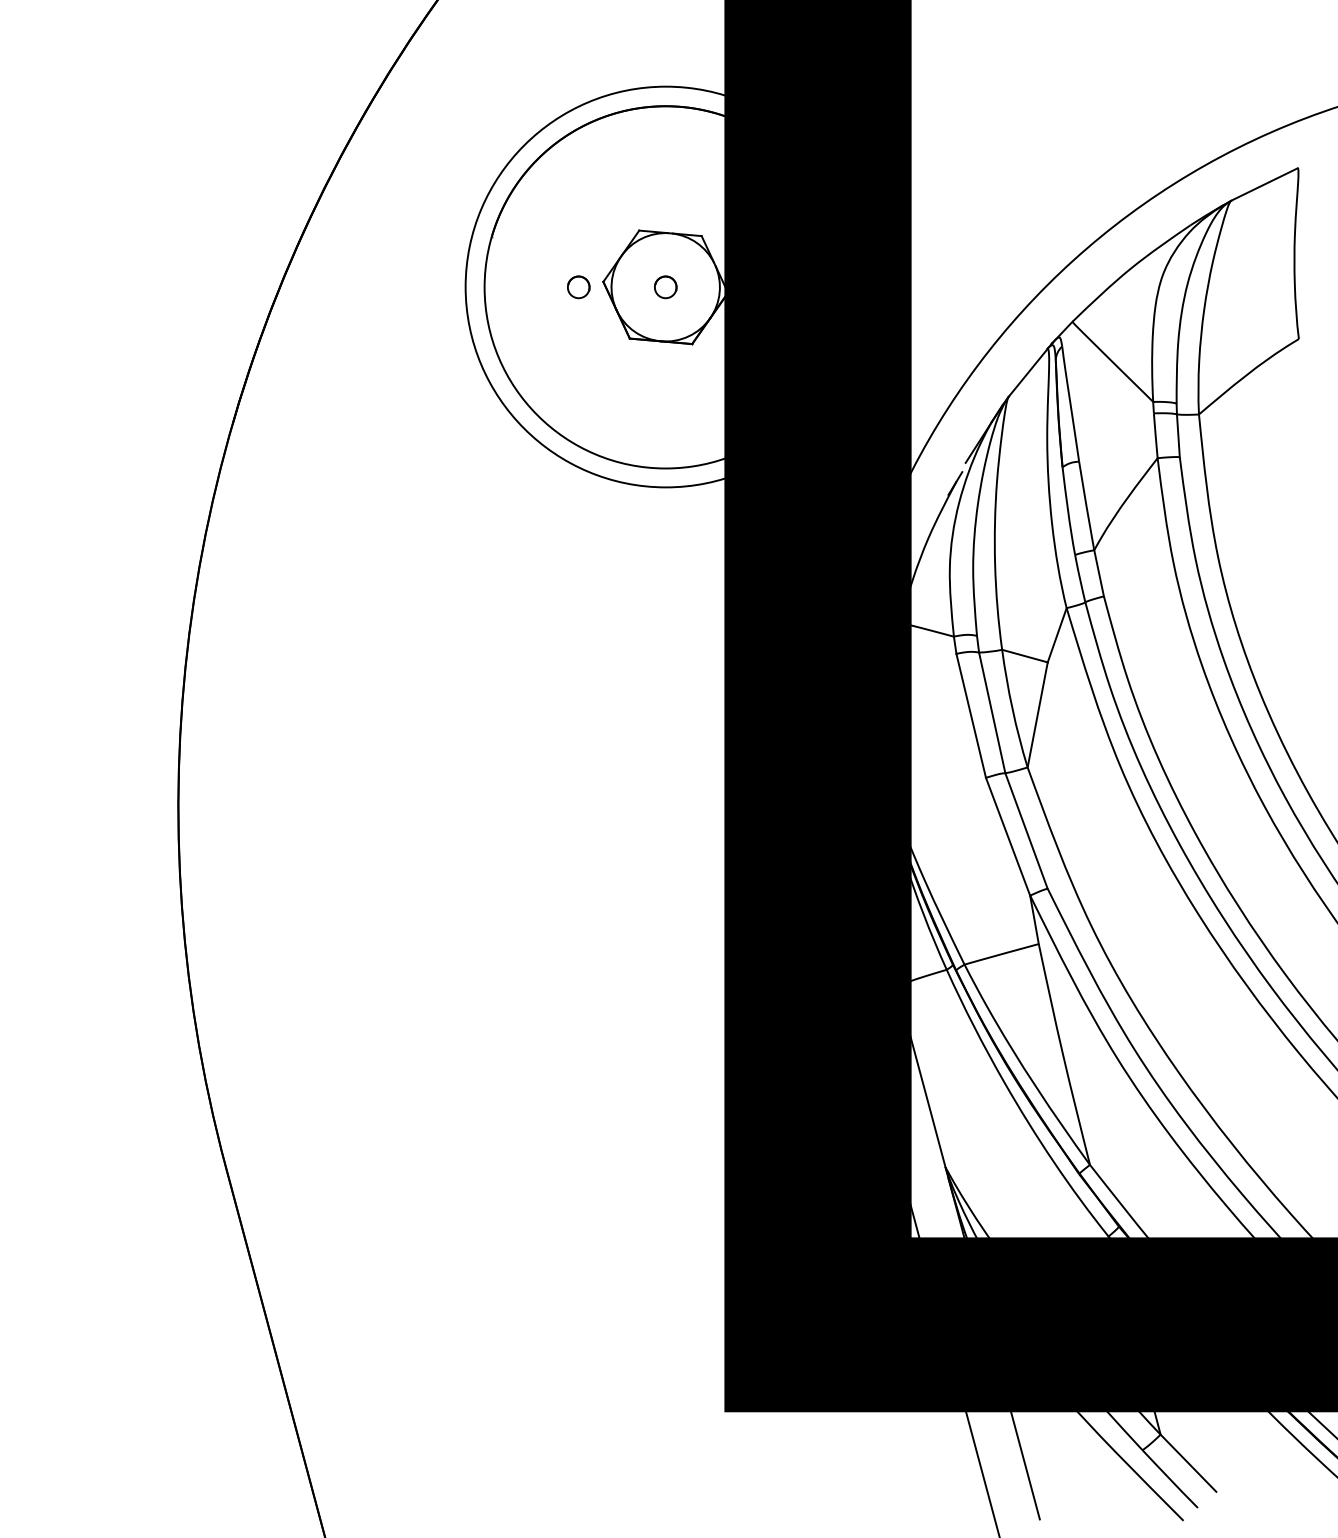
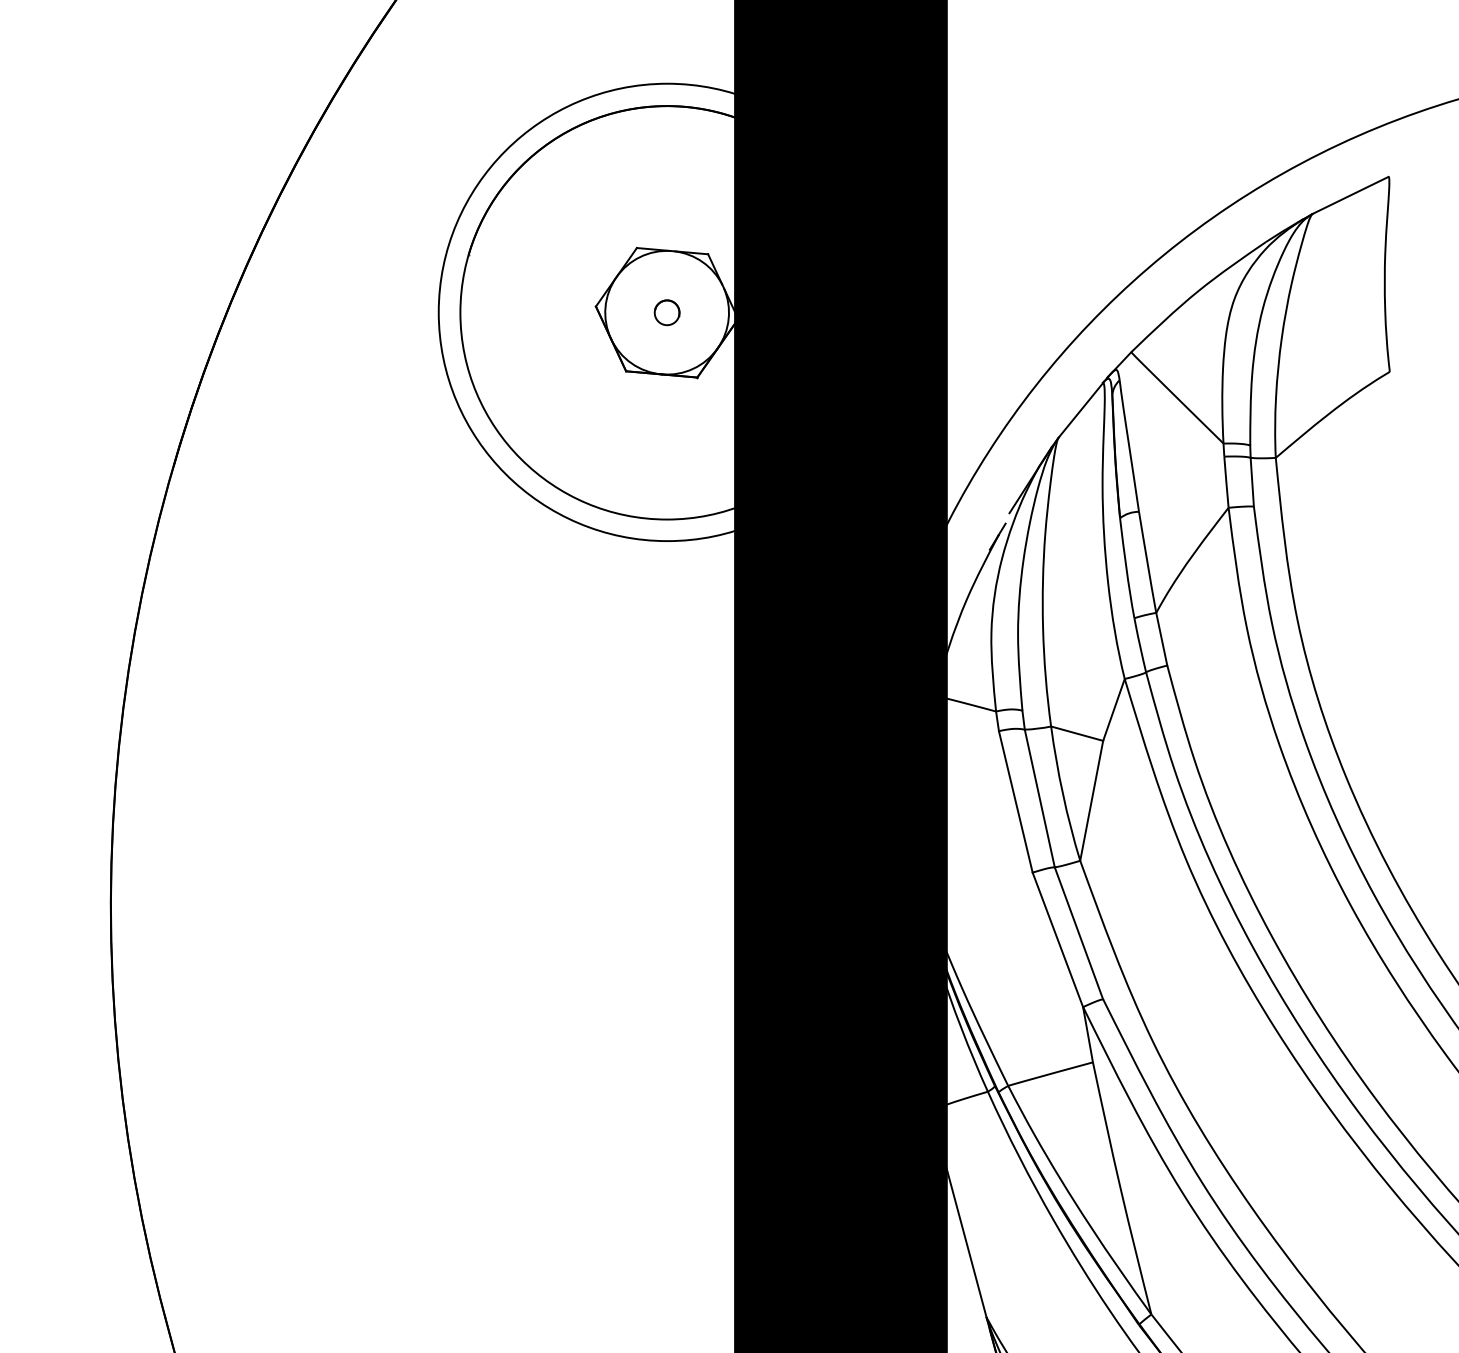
part: (578, 287) -> (567, 312), removed

